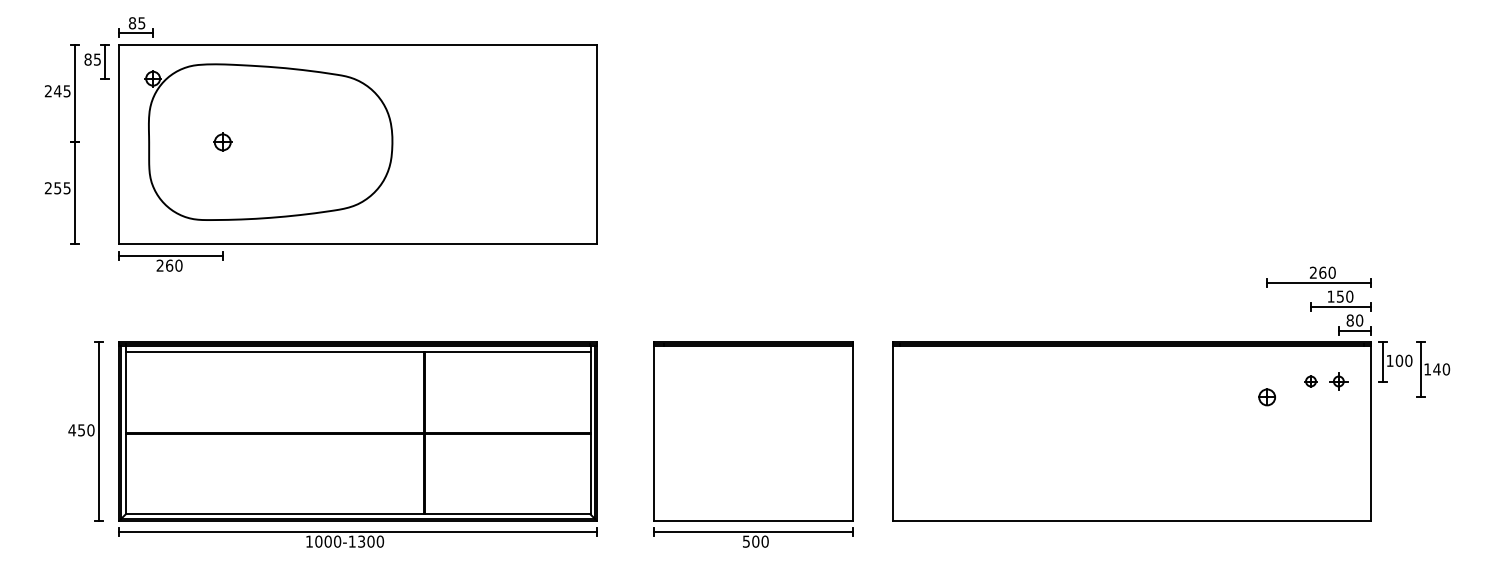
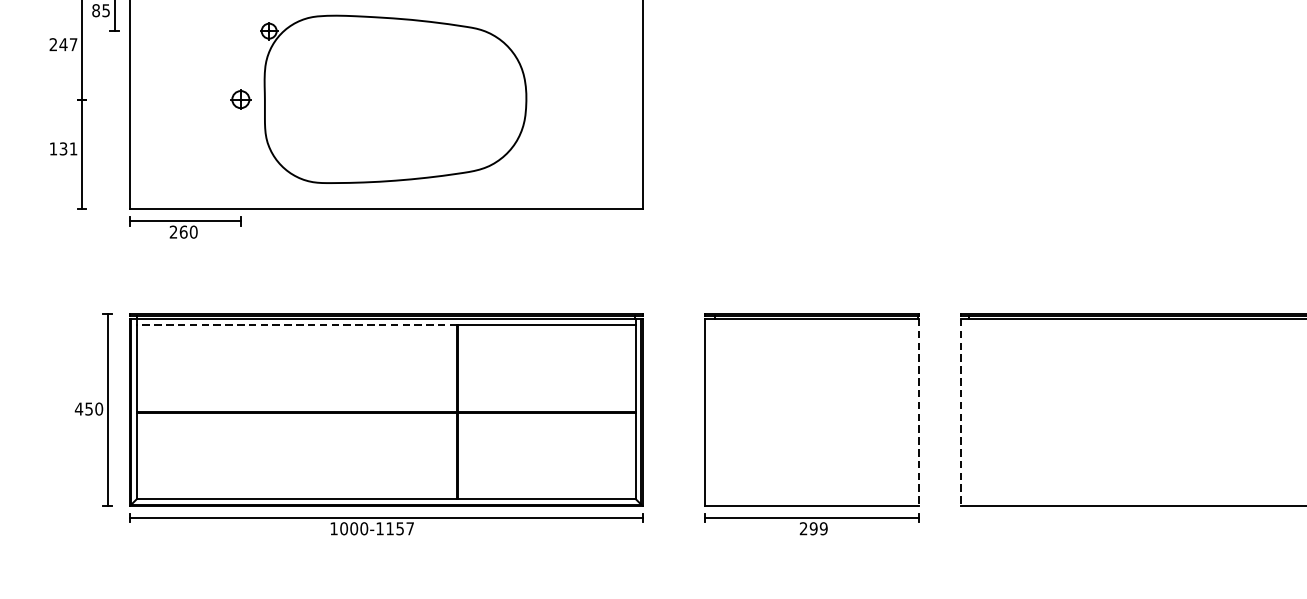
text: (66, 91) -> (72, 44), 245 -> 247
part: (268, 141) -> (393, 98), moved
text: (57, 188) -> (63, 149), 255 -> 131
line: (274, 352) -> (296, 325), solid -> dashed
line: (853, 434) -> (918, 413), solid -> dashed
line: (893, 434) -> (961, 413), solid -> dashed
text: (371, 541) -> (400, 528), 1000-1300 -> 1000-1157
text: (755, 541) -> (813, 528), 500 -> 299

